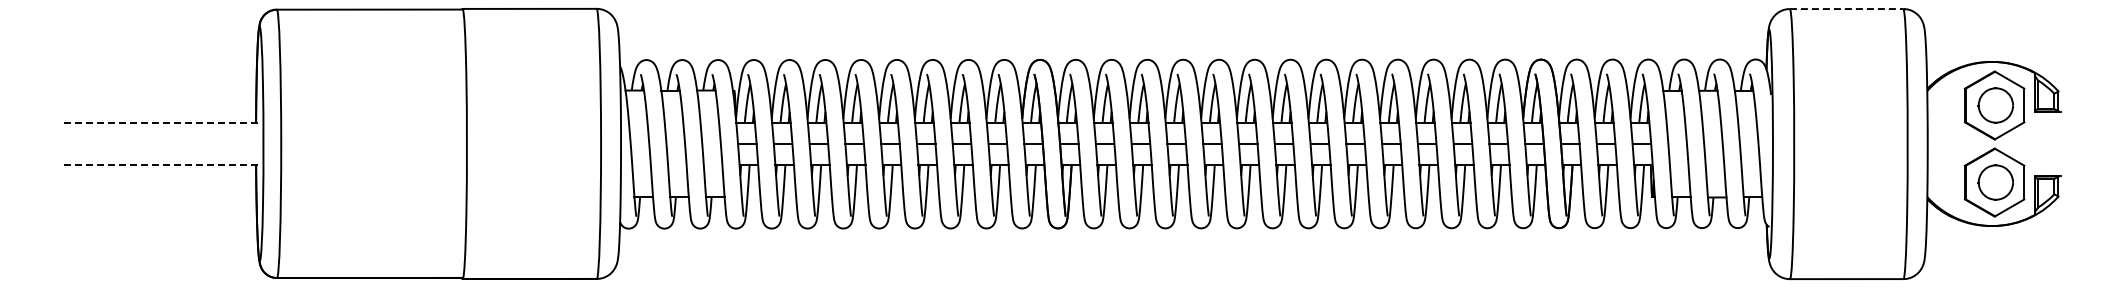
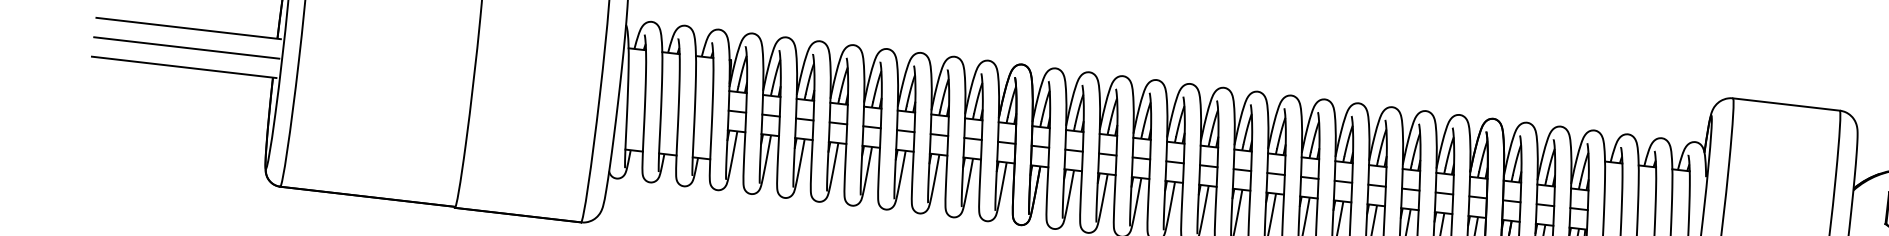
line: (1846, 9) -> (1786, 104), dashed -> solid
line: (162, 123) -> (189, 28), dashed -> solid
line: (161, 143) -> (186, 47), added
line: (162, 164) -> (184, 67), dashed -> solid

